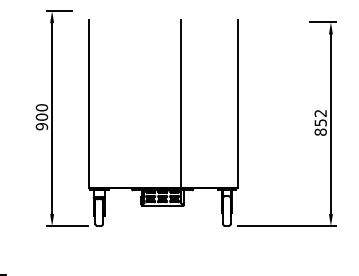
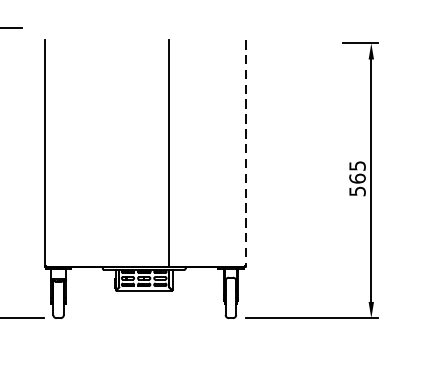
line: (238, 103) -> (246, 152), solid -> dashed
text: (320, 122) -> (357, 178), 852 -> 565

